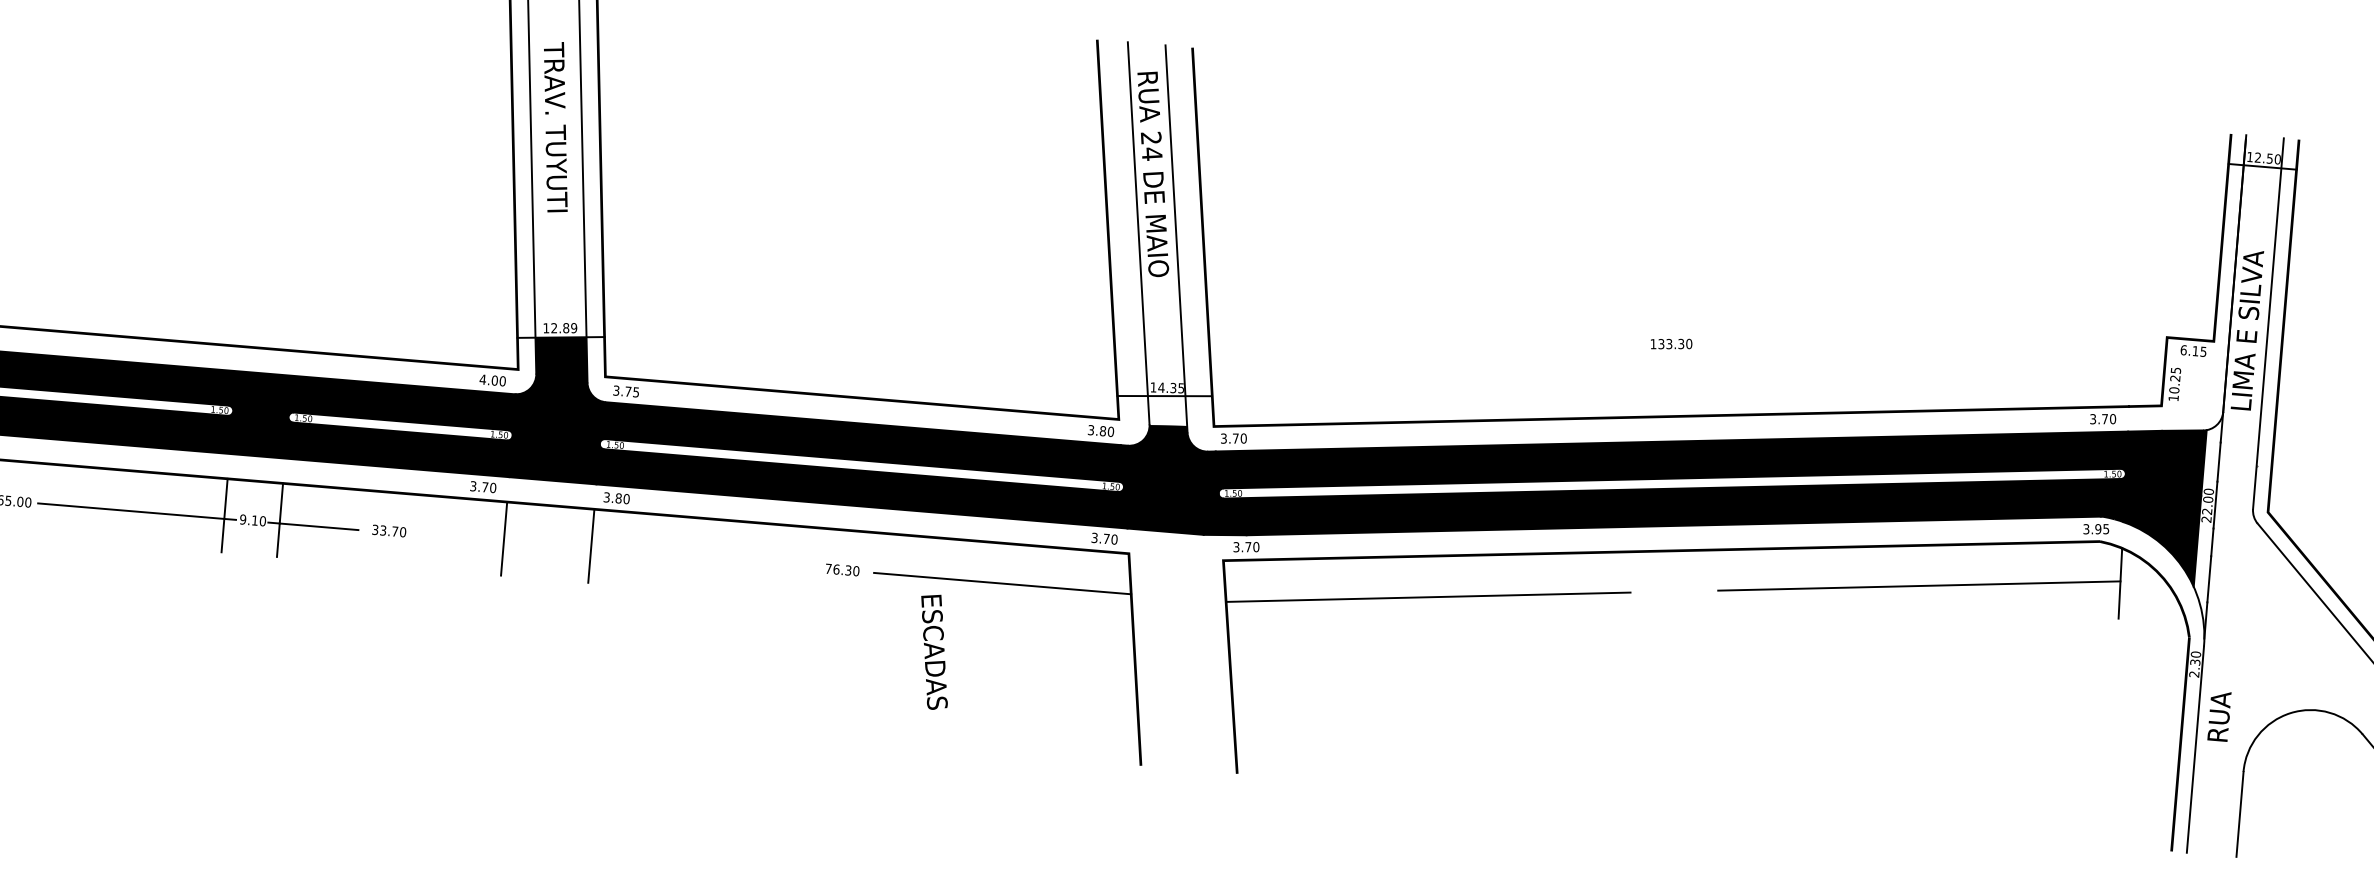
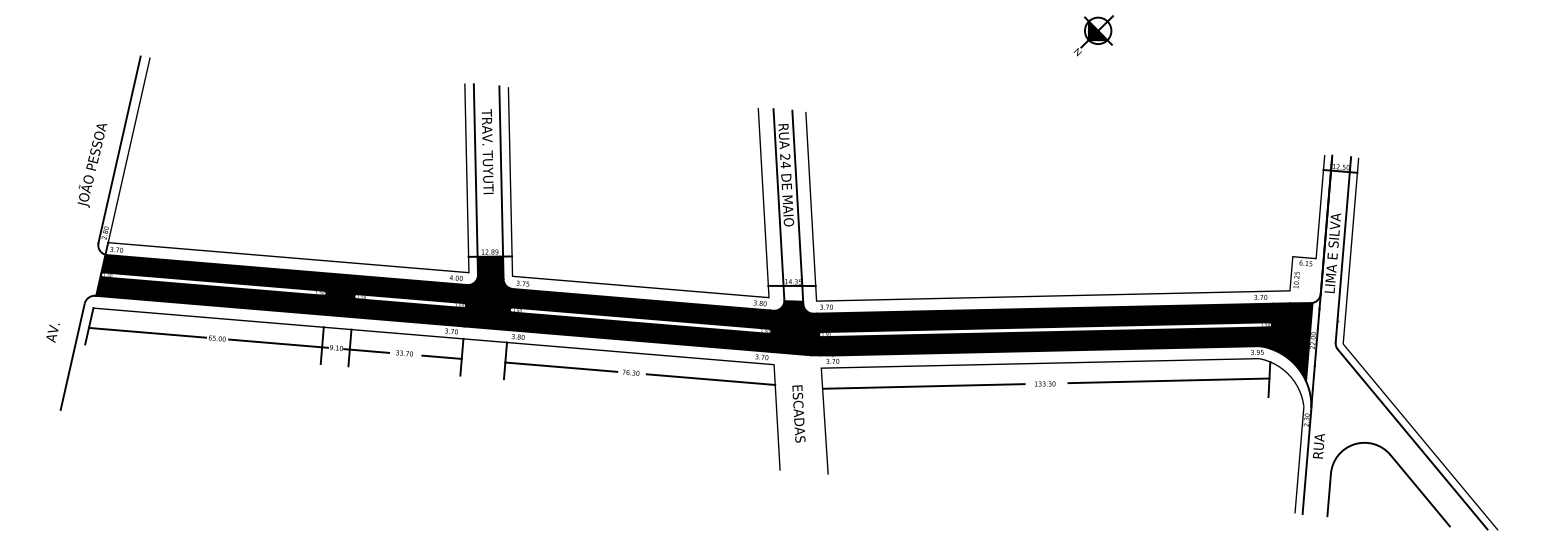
text: (1672, 343) -> (1045, 383), moved
line: (463, 537) -> (441, 356), added
line: (703, 557) -> (561, 366), added
text: (933, 651) -> (798, 413), moved

